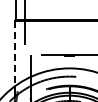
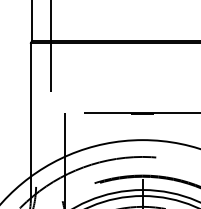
line: (15, 53) -> (31, 109), dashed -> solid

